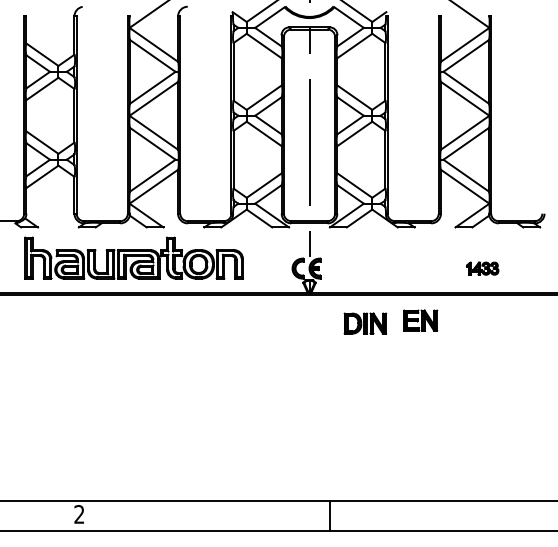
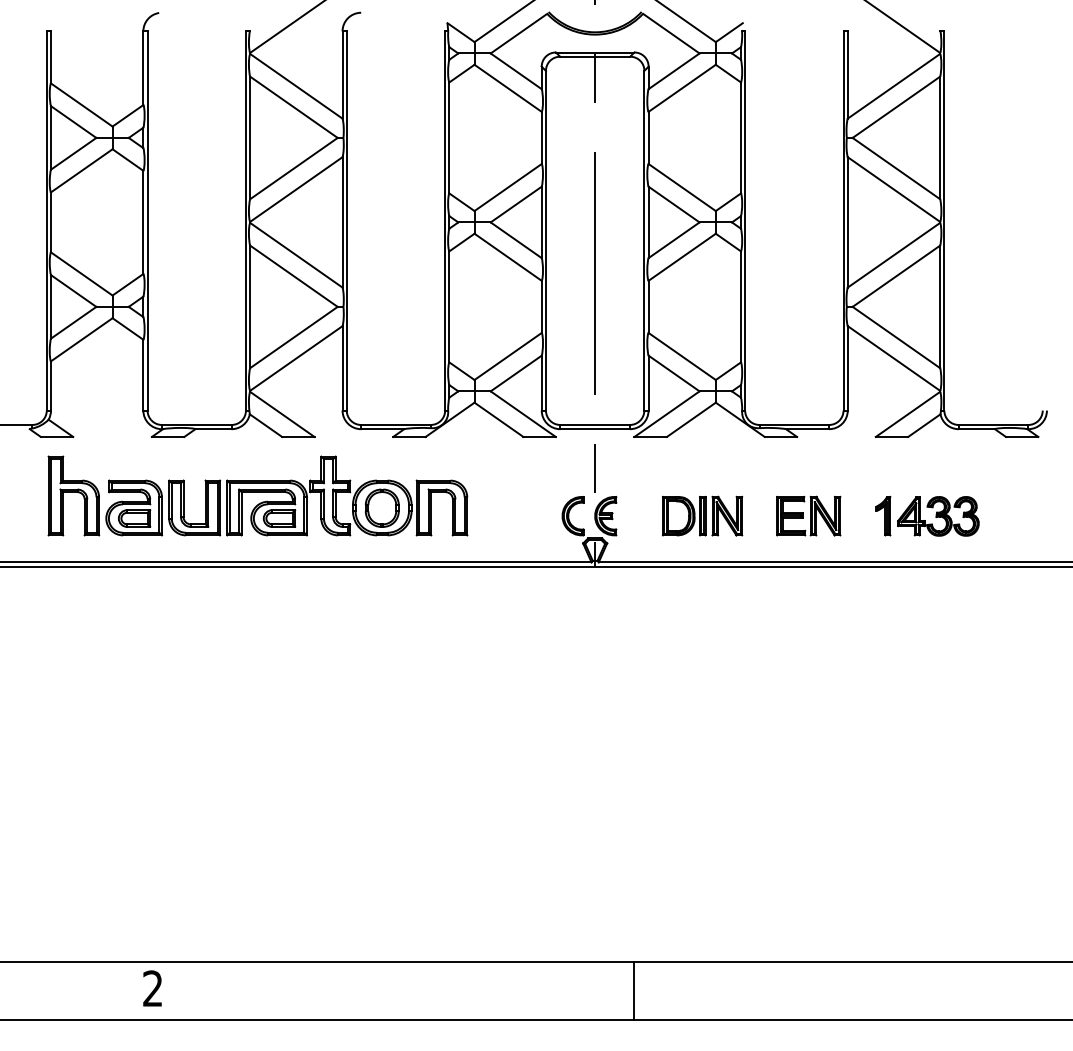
part: (482, 268) -> (927, 515), size x1.67
part: (420, 320) -> (808, 515), moved
part: (365, 323) -> (702, 515), moved

